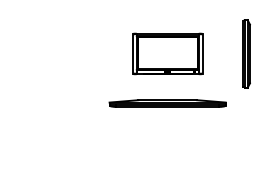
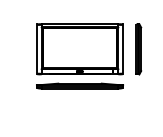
part: (167, 53) -> (79, 48), size x1.67

